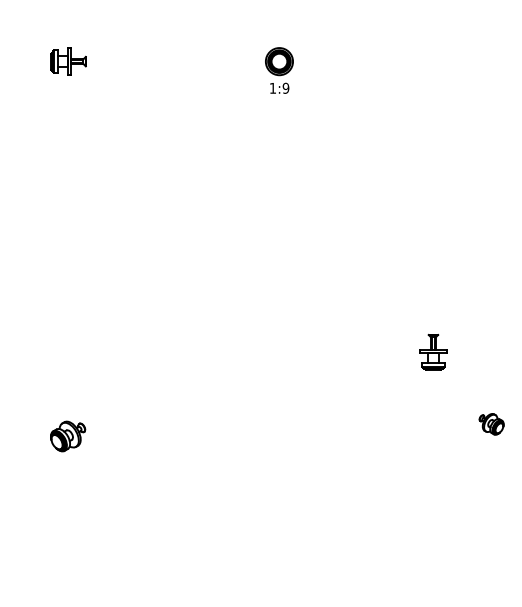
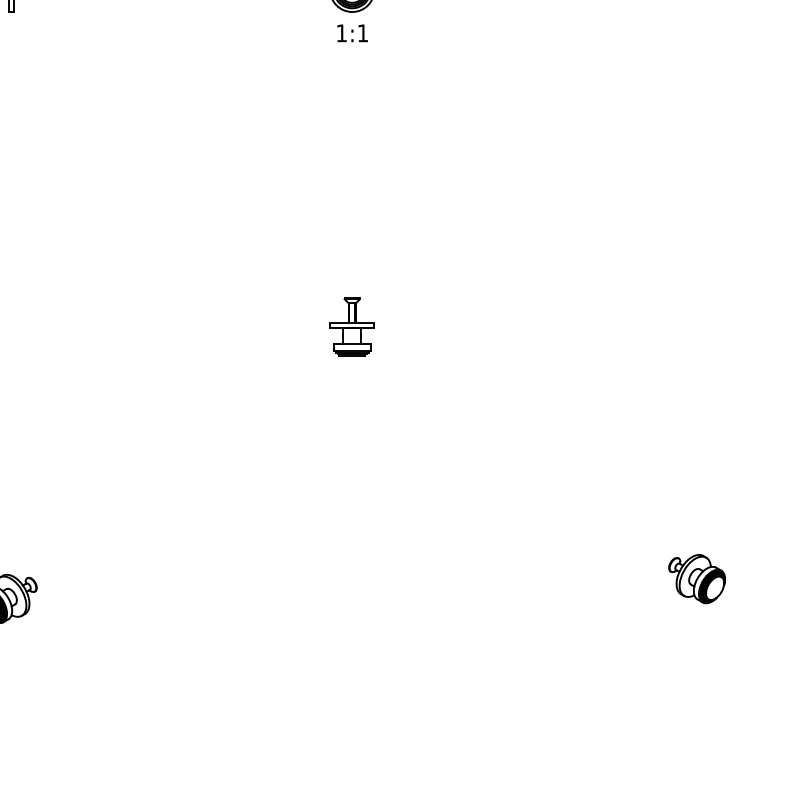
text: (285, 87) -> (362, 31), 1:9 -> 1:1
part: (433, 352) -> (352, 327), moved
part: (491, 424) -> (696, 579), size x1.43

